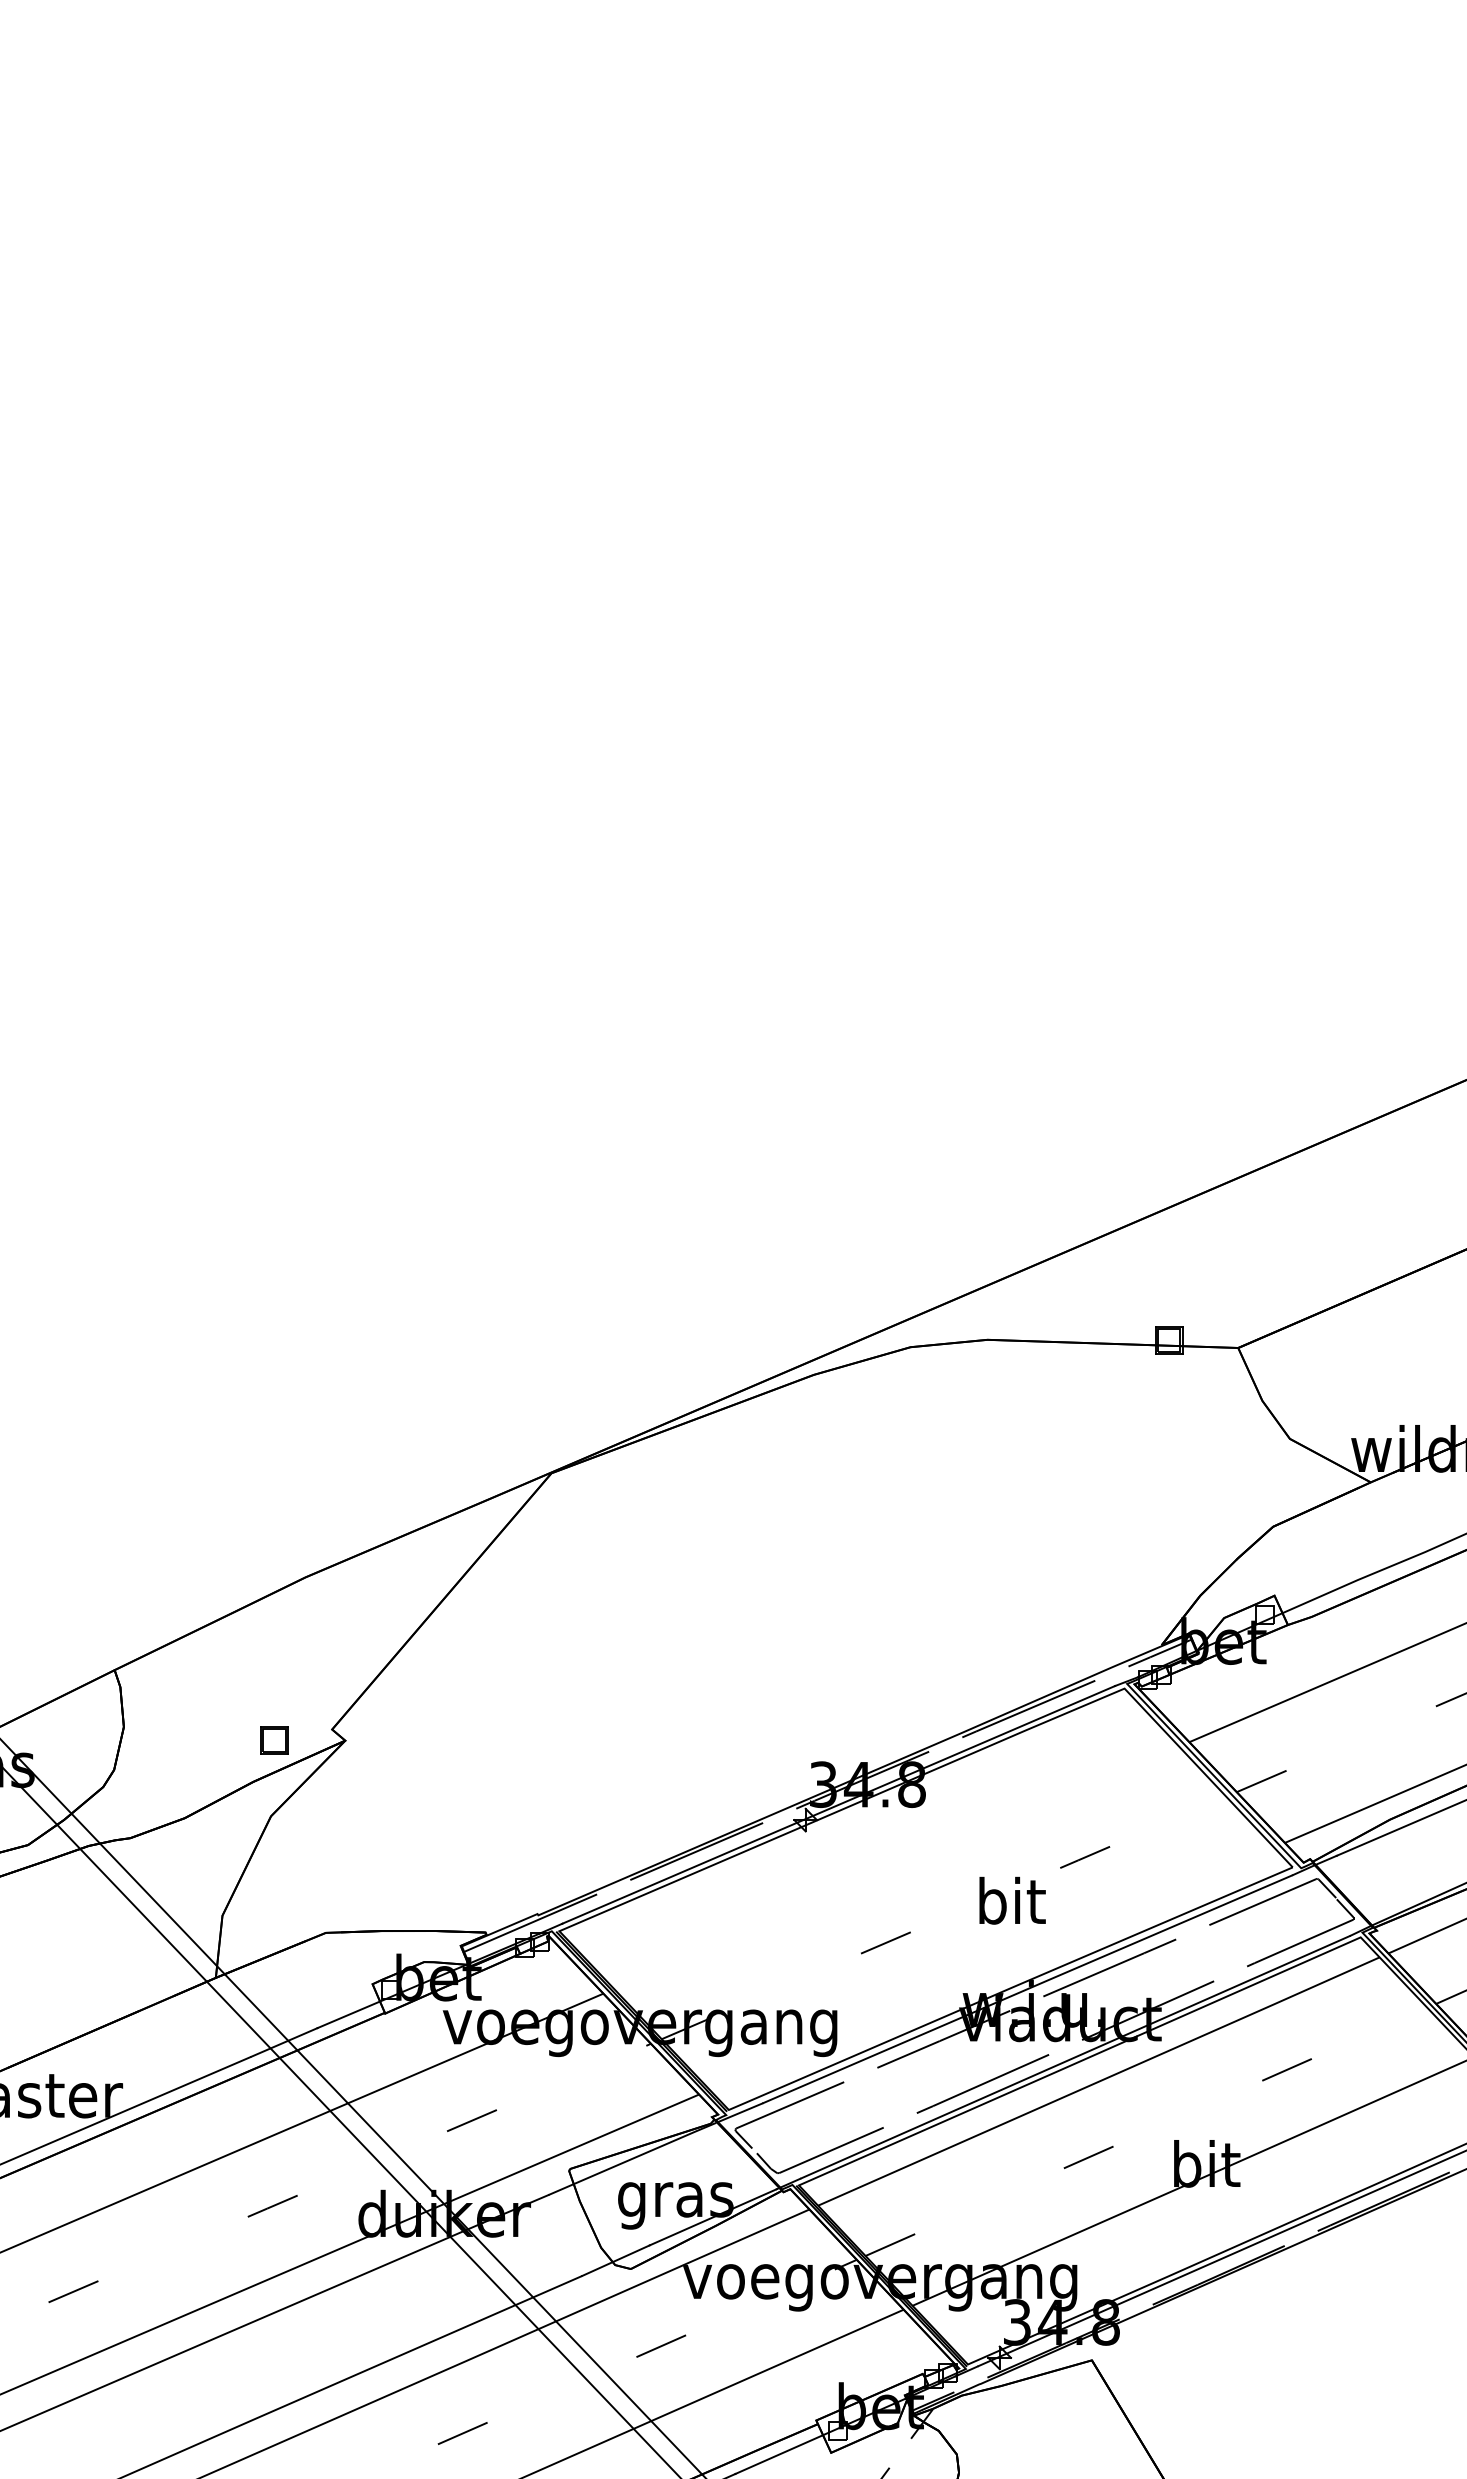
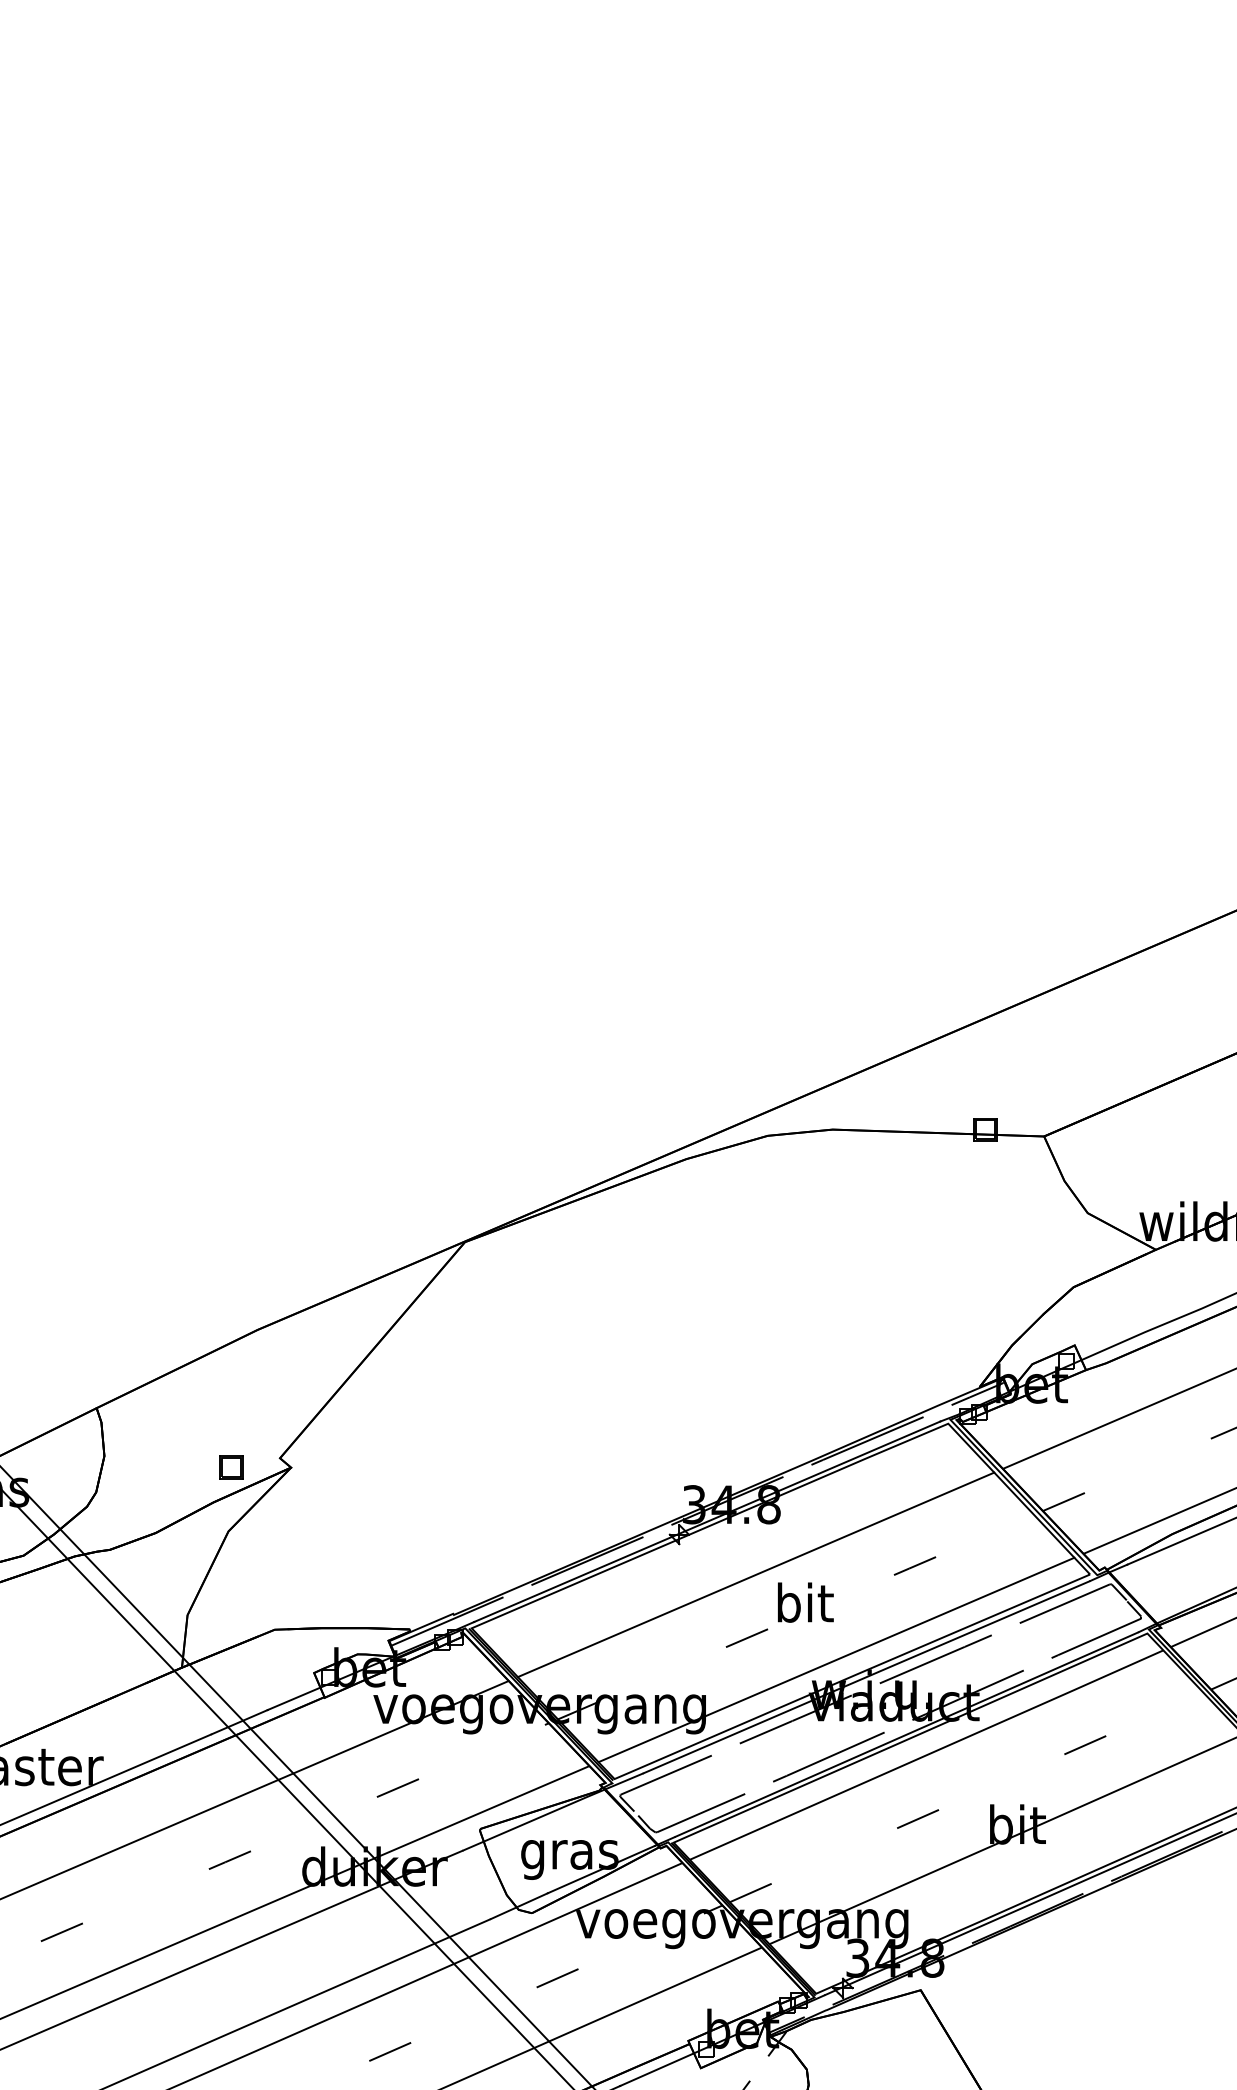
line: (896, 1867) -> (755, 1574), added
text: (1012, 1900) -> (805, 1602), moved
line: (991, 1968) -> (836, 1659), added

